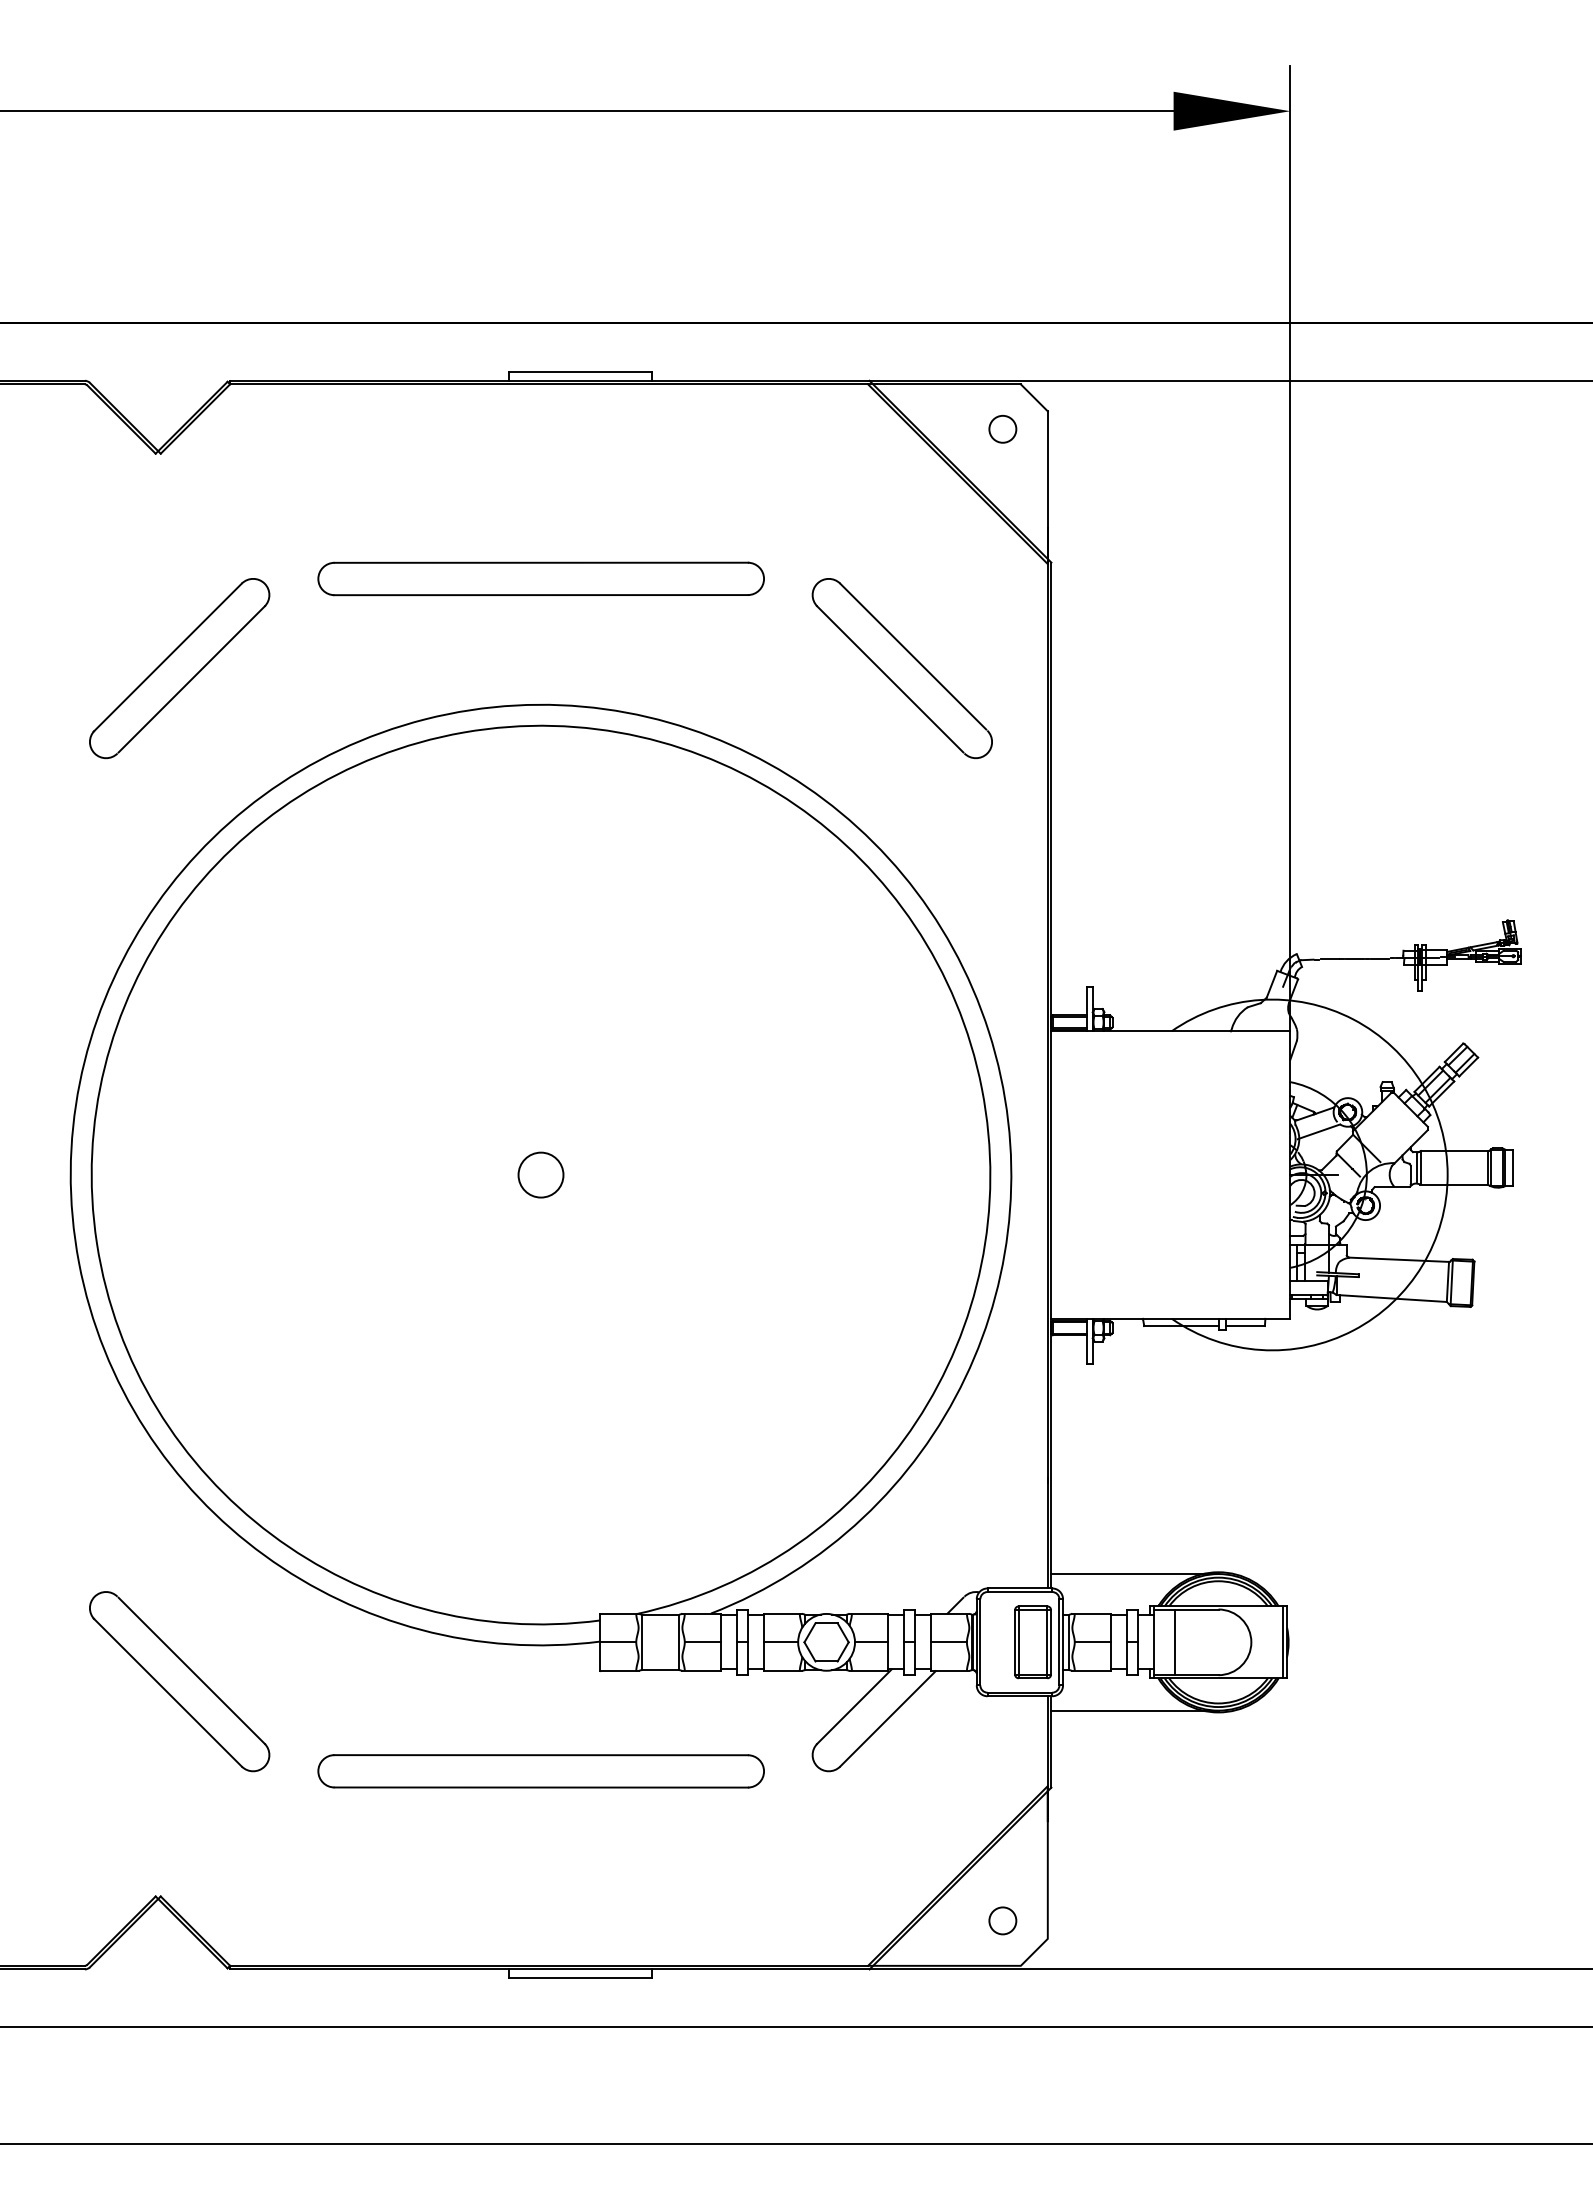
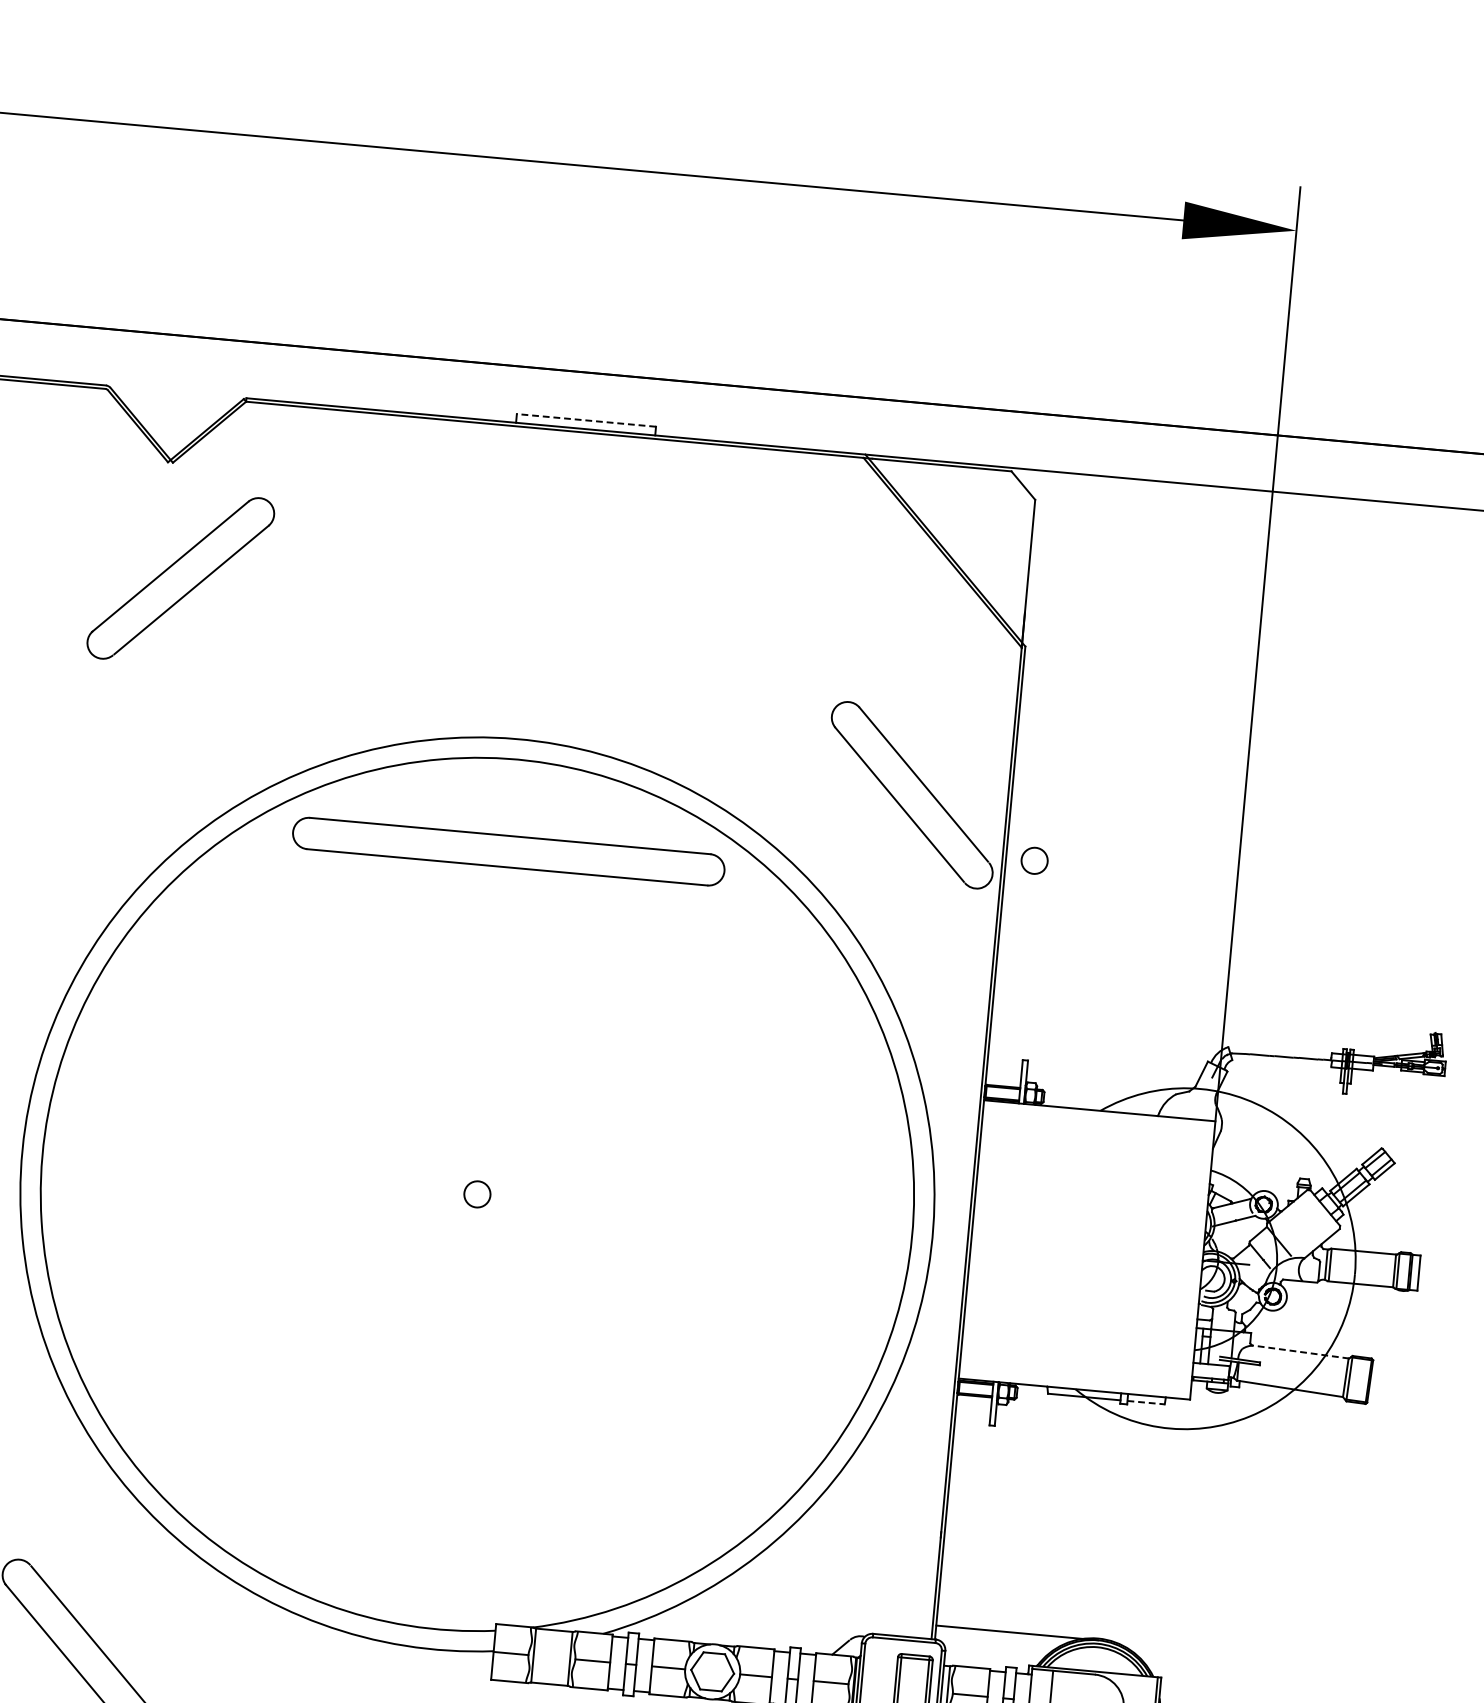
line: (580, 371) -> (586, 420), solid -> dashed
circle: (1002, 429) -> (1034, 861), moved
part: (540, 578) -> (508, 851), moved
part: (179, 668) -> (180, 578), moved
part: (901, 668) -> (911, 795), moved
circle: (540, 1174) -> (476, 1193), size x0.6
line: (1399, 1259) -> (1300, 1351), solid -> dashed
line: (1246, 1326) -> (1146, 1403), solid -> dashed

